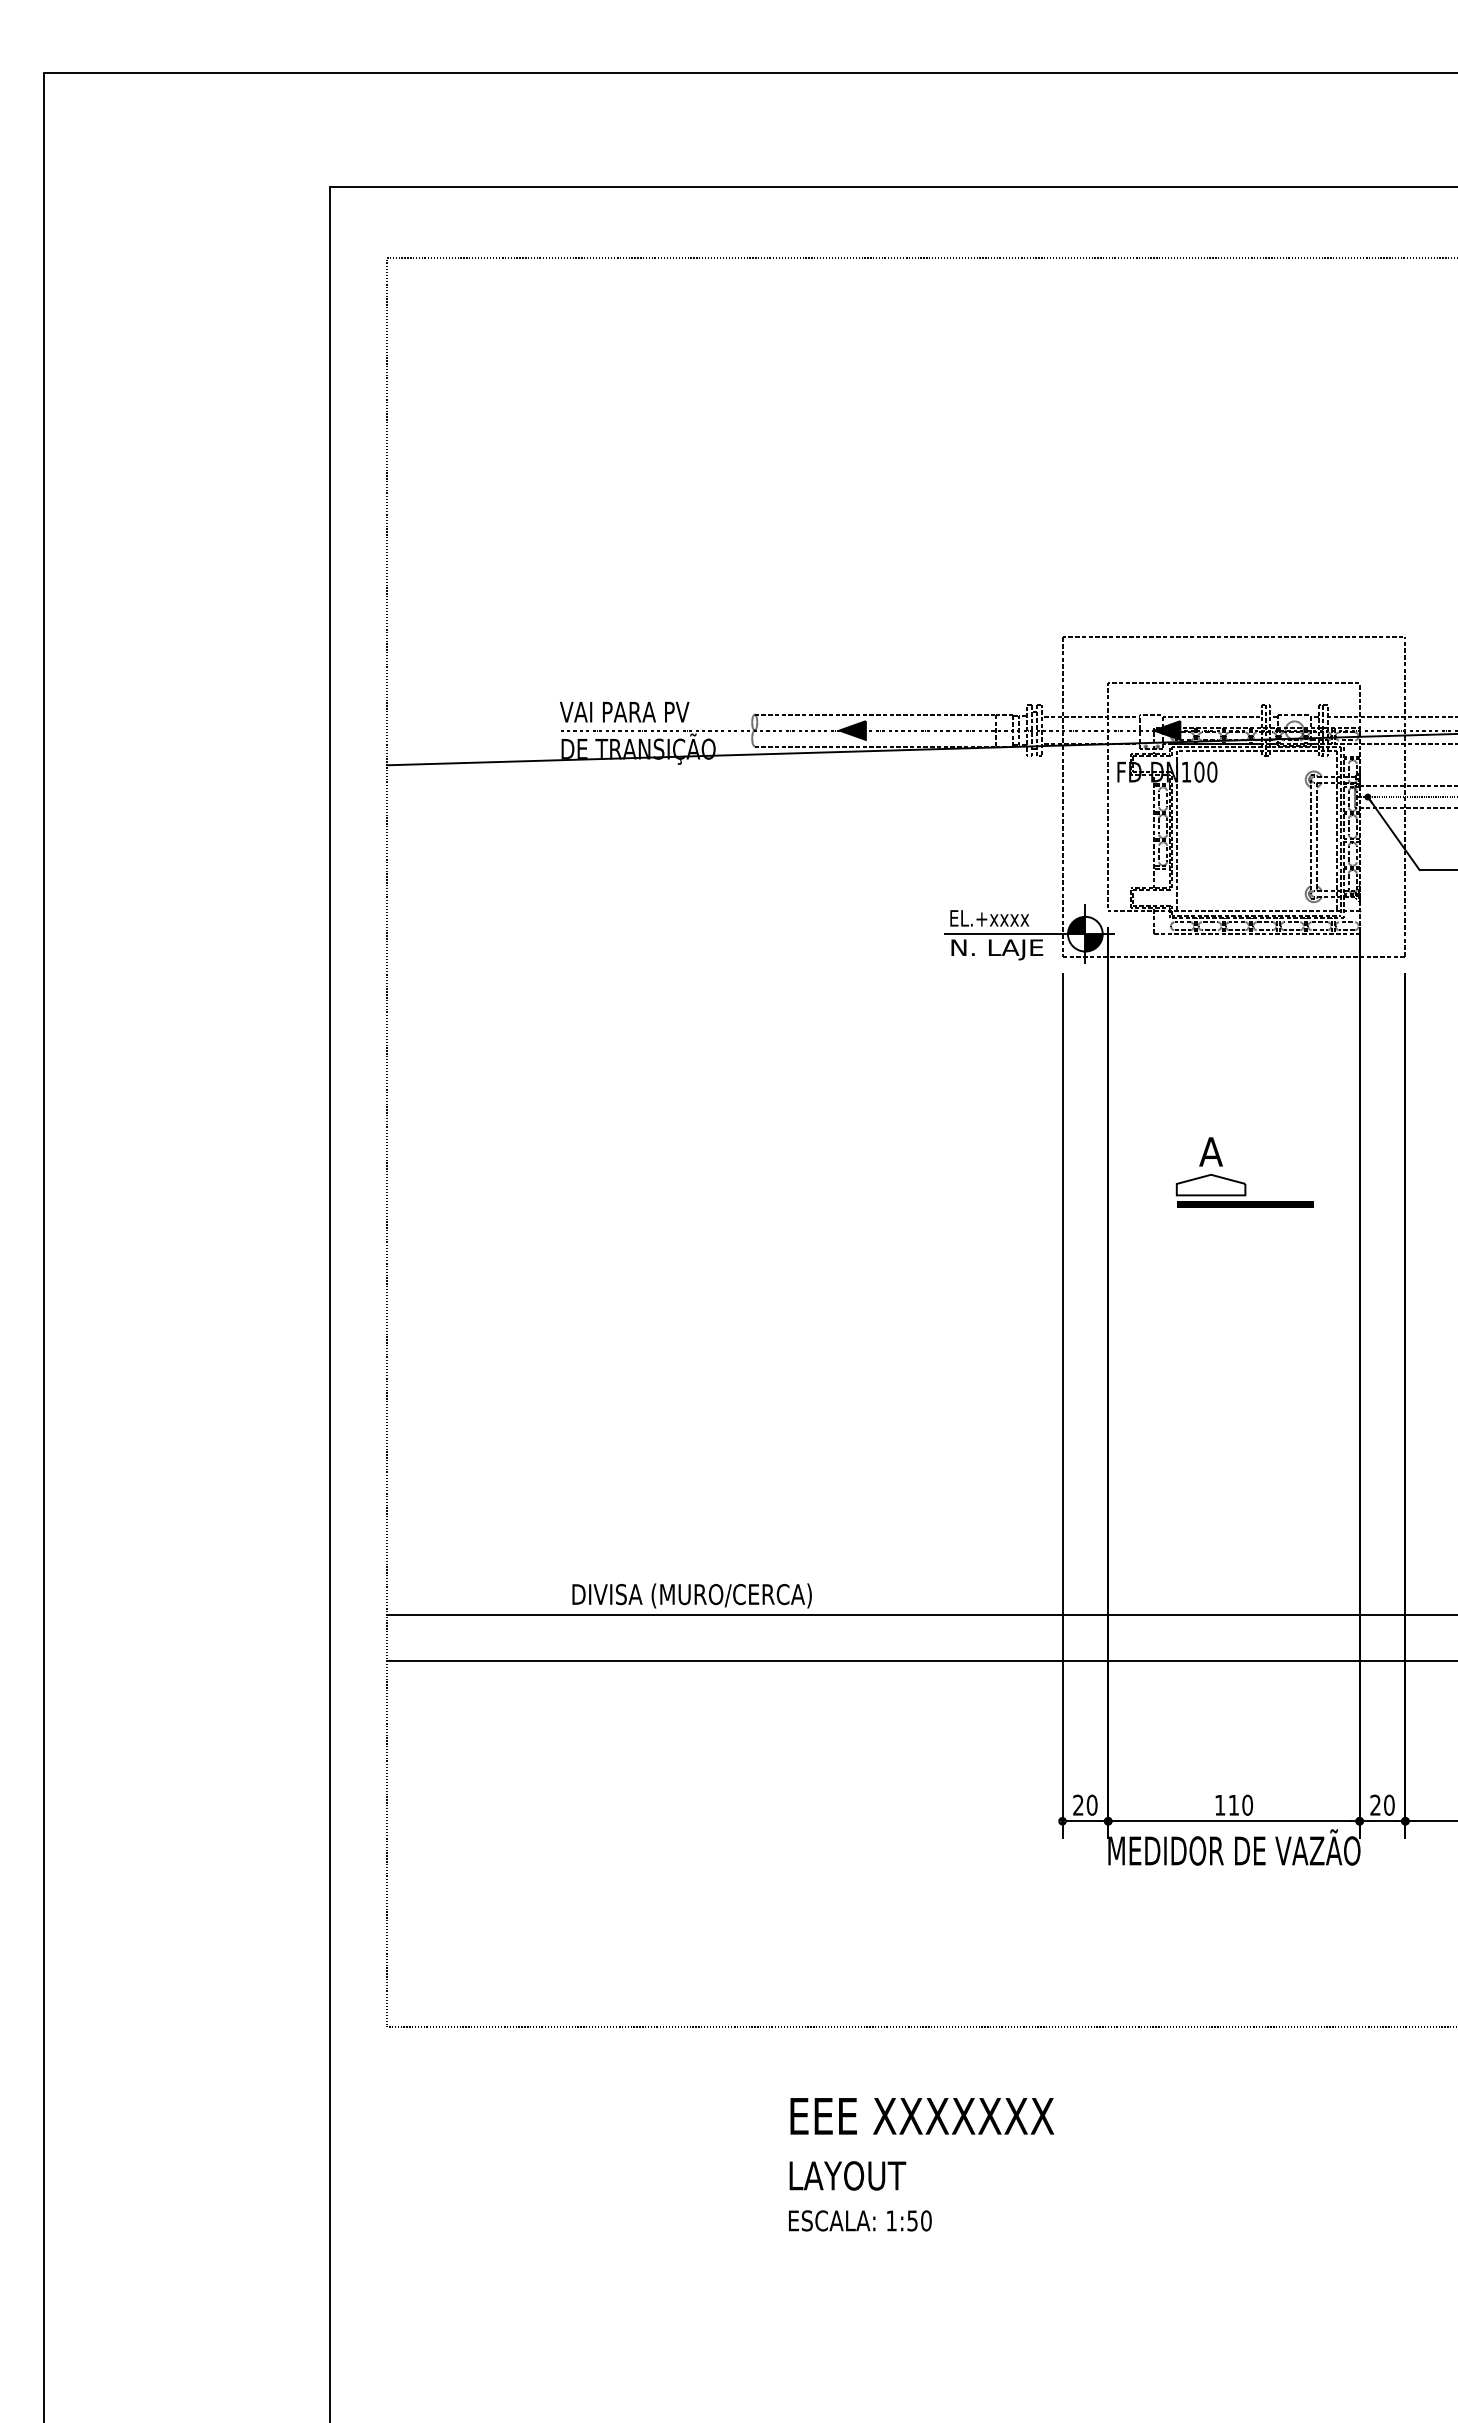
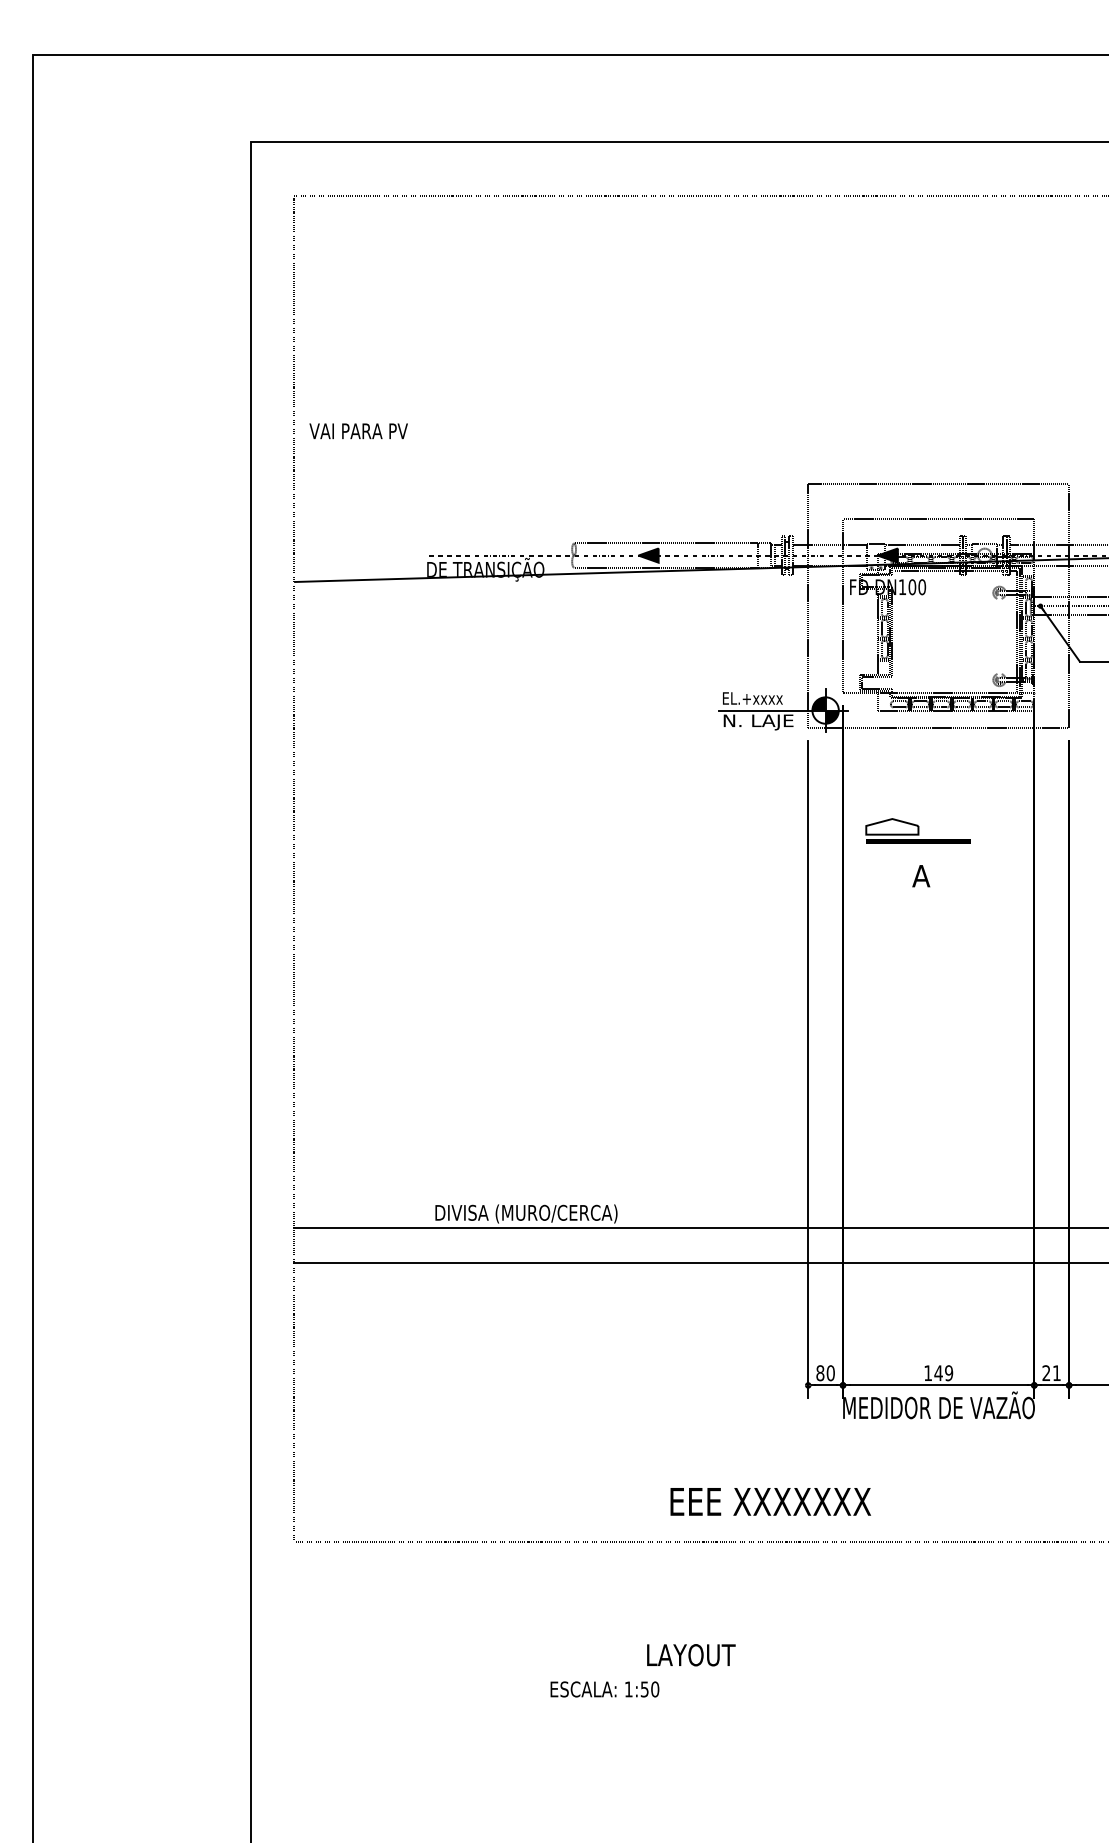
text: (624, 712) -> (358, 431), moved
line: (1176, 831) -> (894, 632), removed
line: (1311, 836) -> (997, 636), removed
line: (1316, 836) -> (1001, 636), removed
part: (1244, 1190) -> (917, 830), moved
text: (1078, 1804) -> (820, 1372), 20 -> 80
text: (1240, 1804) -> (943, 1372), 110 -> 149
text: (1389, 1804) -> (1057, 1372), 20 -> 21
text: (922, 2116) -> (770, 1501), moved
text: (847, 2175) -> (691, 1654), moved
text: (860, 2220) -> (605, 1689), moved

